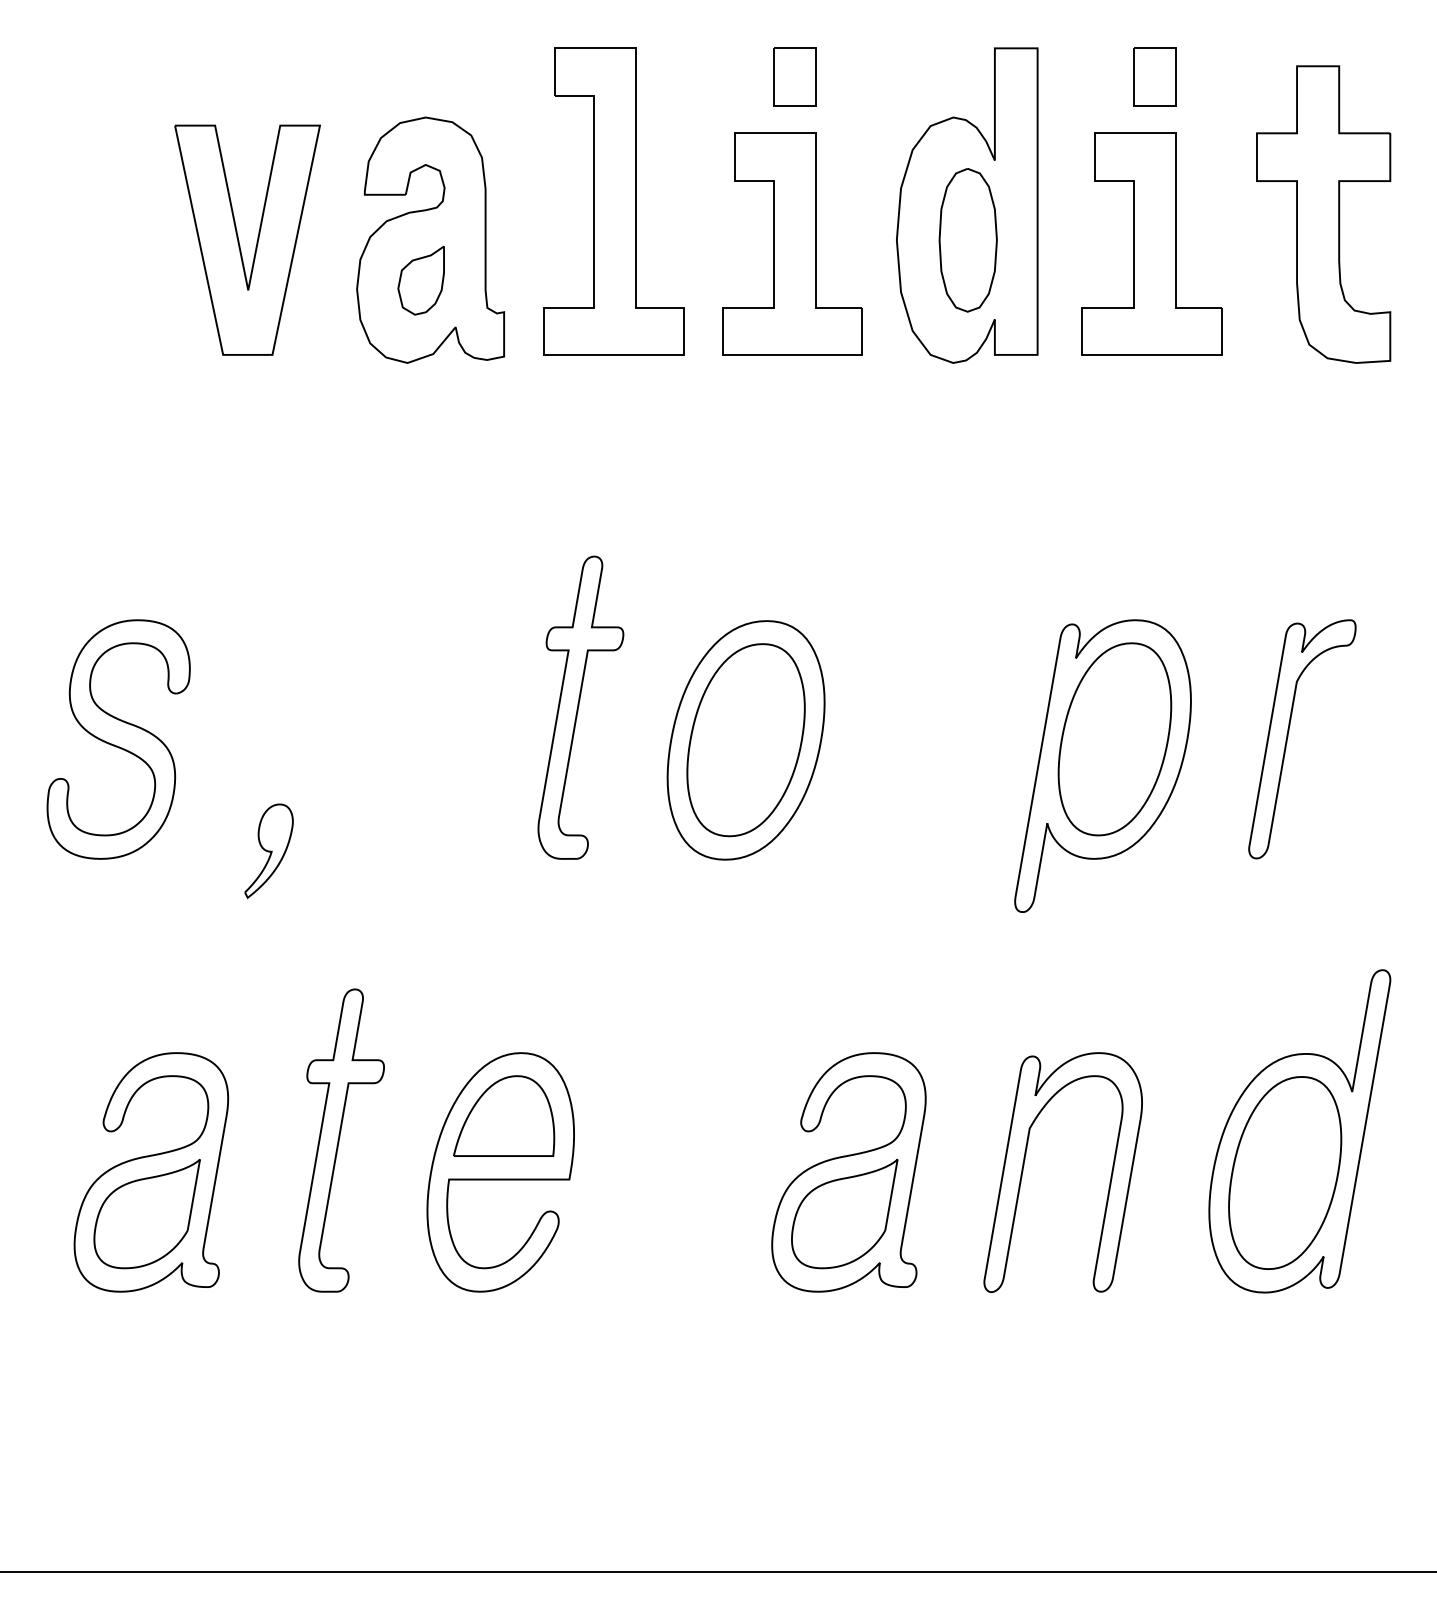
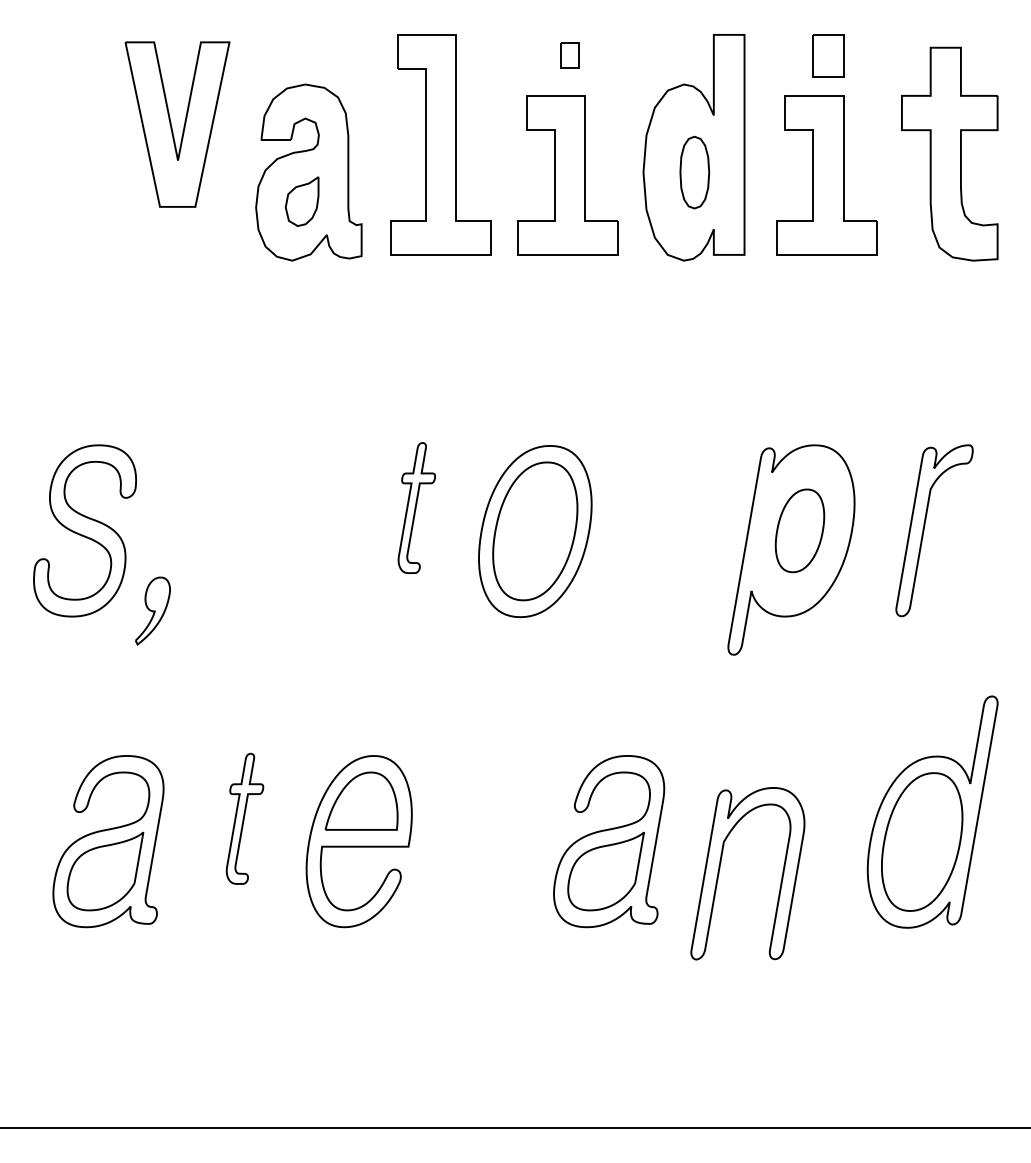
part: (793, 77) -> (569, 55), size x0.6
part: (247, 240) -> (177, 124), moved
part: (967, 240) -> (694, 172), size x0.7
part: (580, 706) -> (416, 507), size x0.6
part: (1114, 738) -> (799, 530), size x0.6
part: (268, 850) -> (152, 610), moved
part: (340, 1140) -> (244, 818), size x0.6
part: (1025, 1165) -> (720, 868), moved

